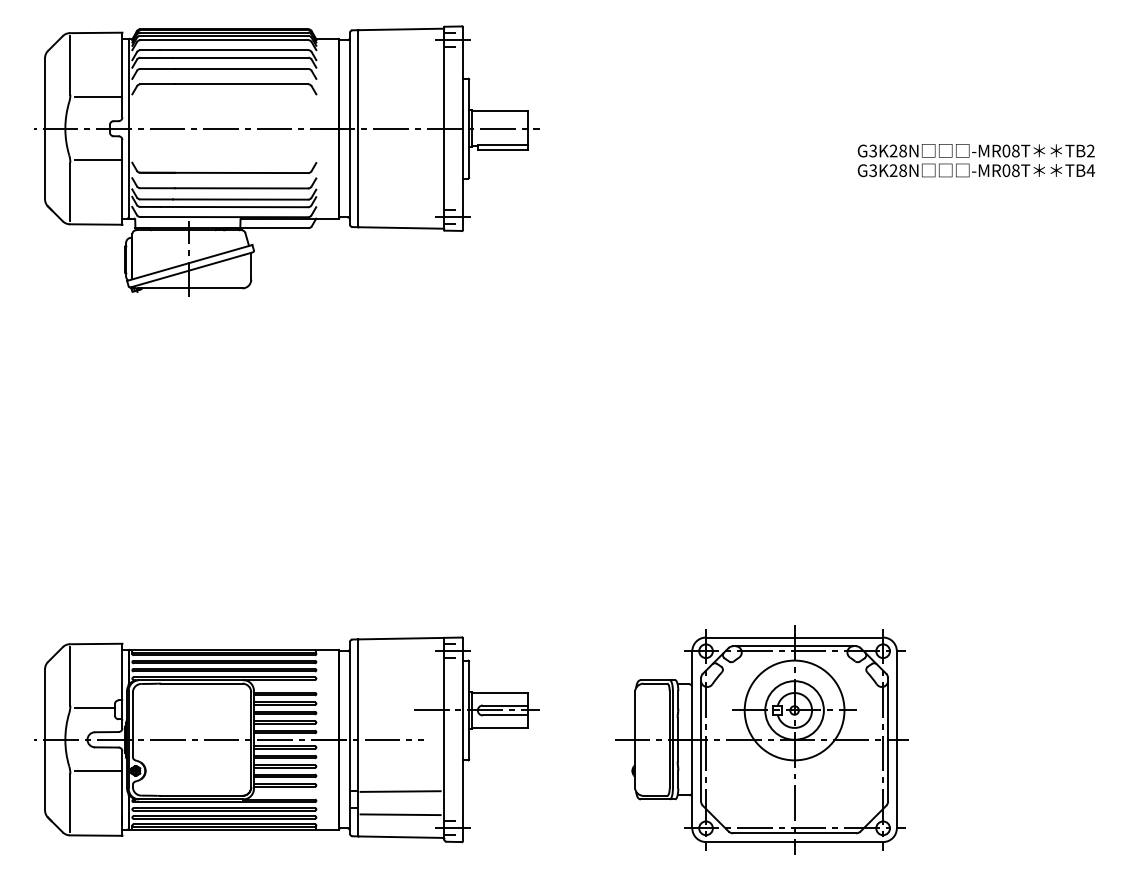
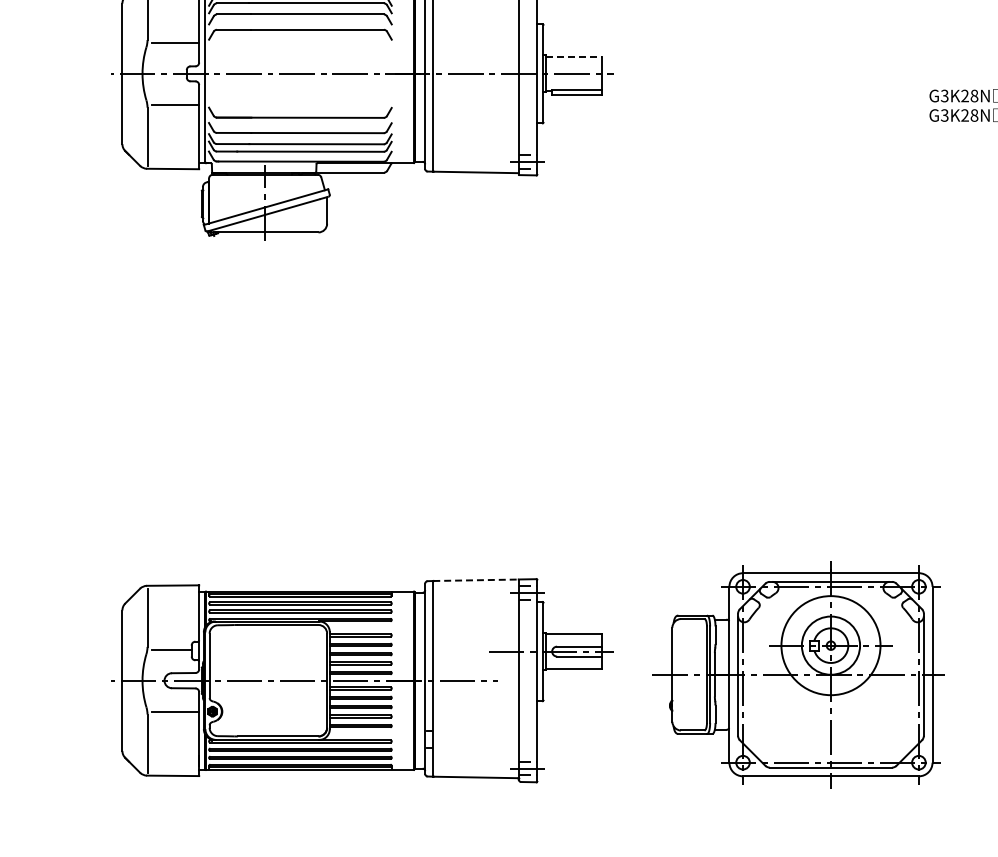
line: (500, 111) -> (574, 56), solid -> dashed
line: (401, 638) -> (476, 580), solid -> dashed
part: (761, 739) -> (798, 674), moved
line: (400, 791) -> (475, 732), removed
line: (400, 814) -> (475, 754), removed

